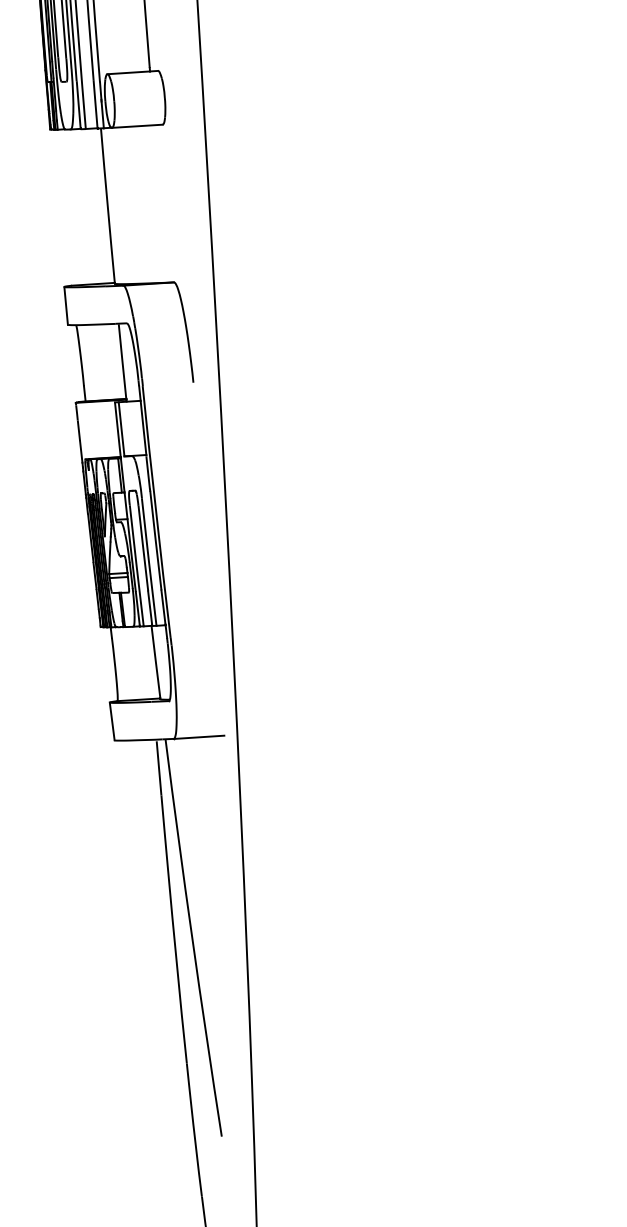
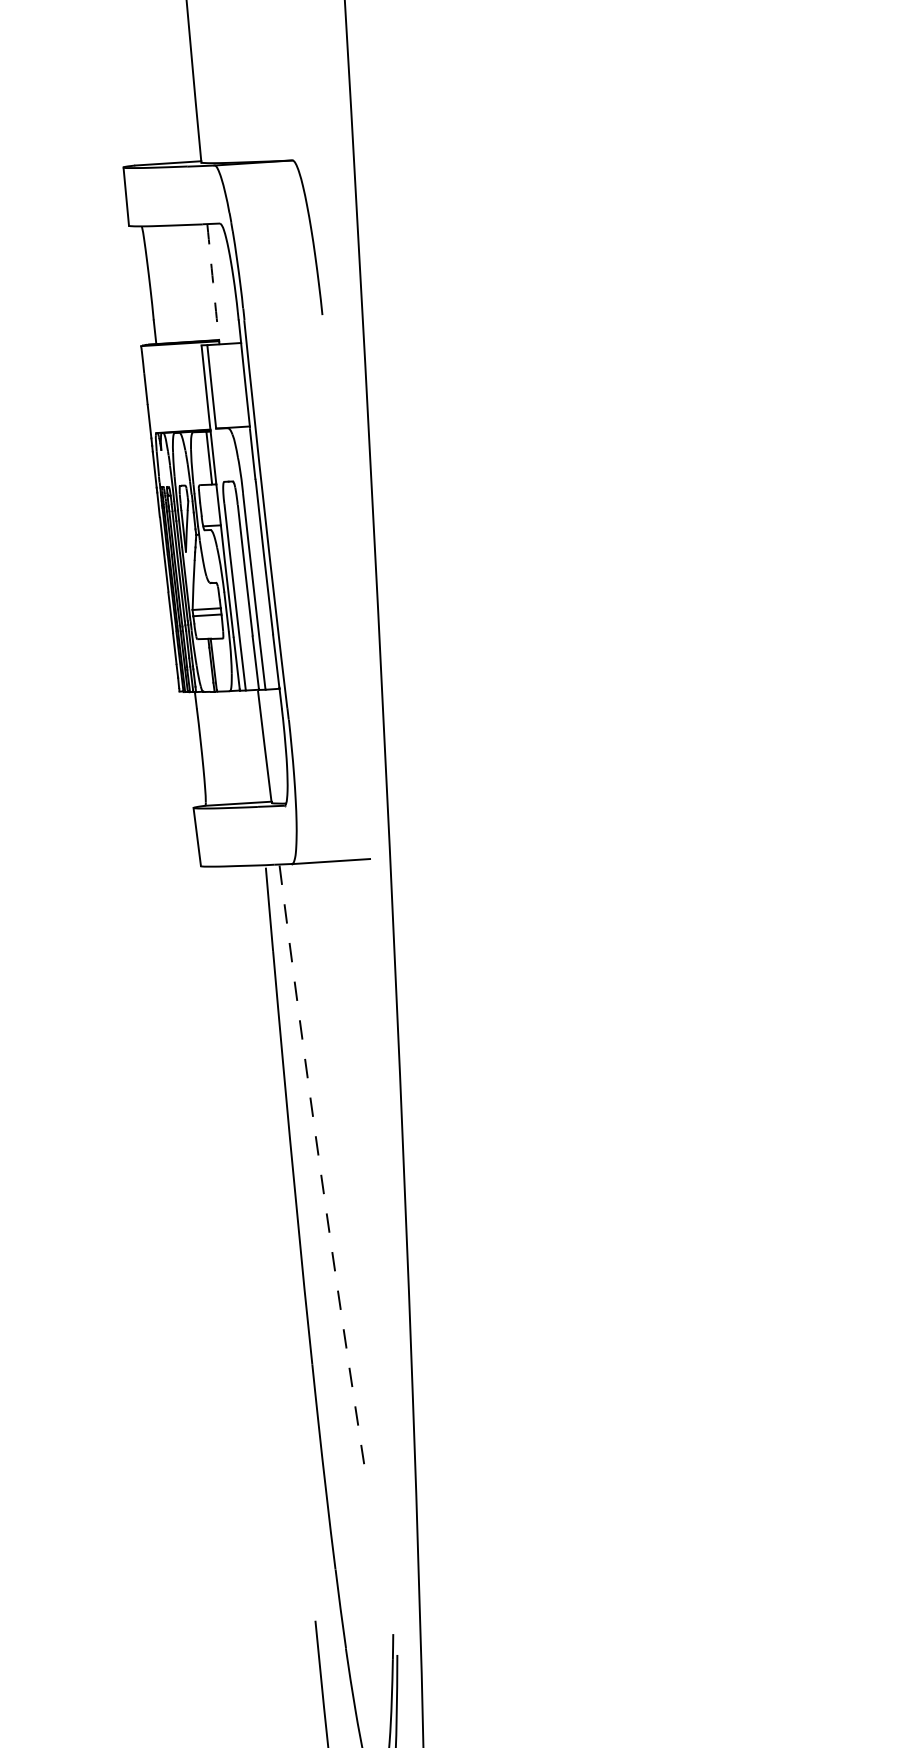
arc: (122, 361) -> (213, 282), solid -> dashed
arc: (192, 938) -> (320, 1171), solid -> dashed

